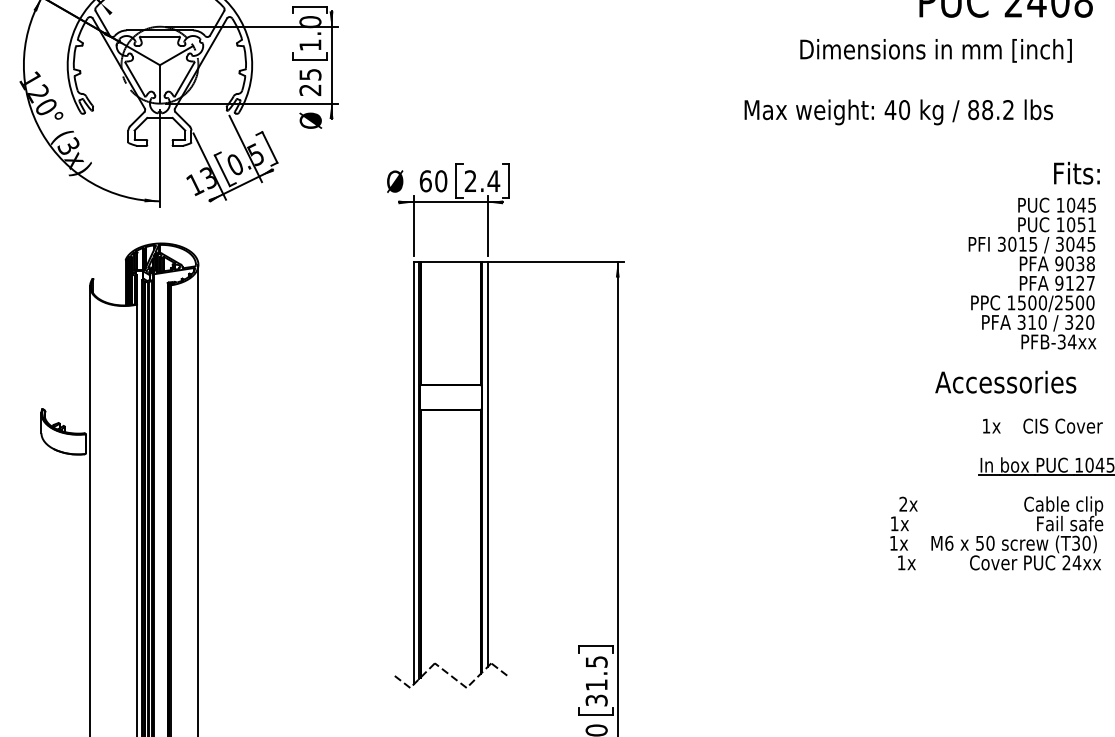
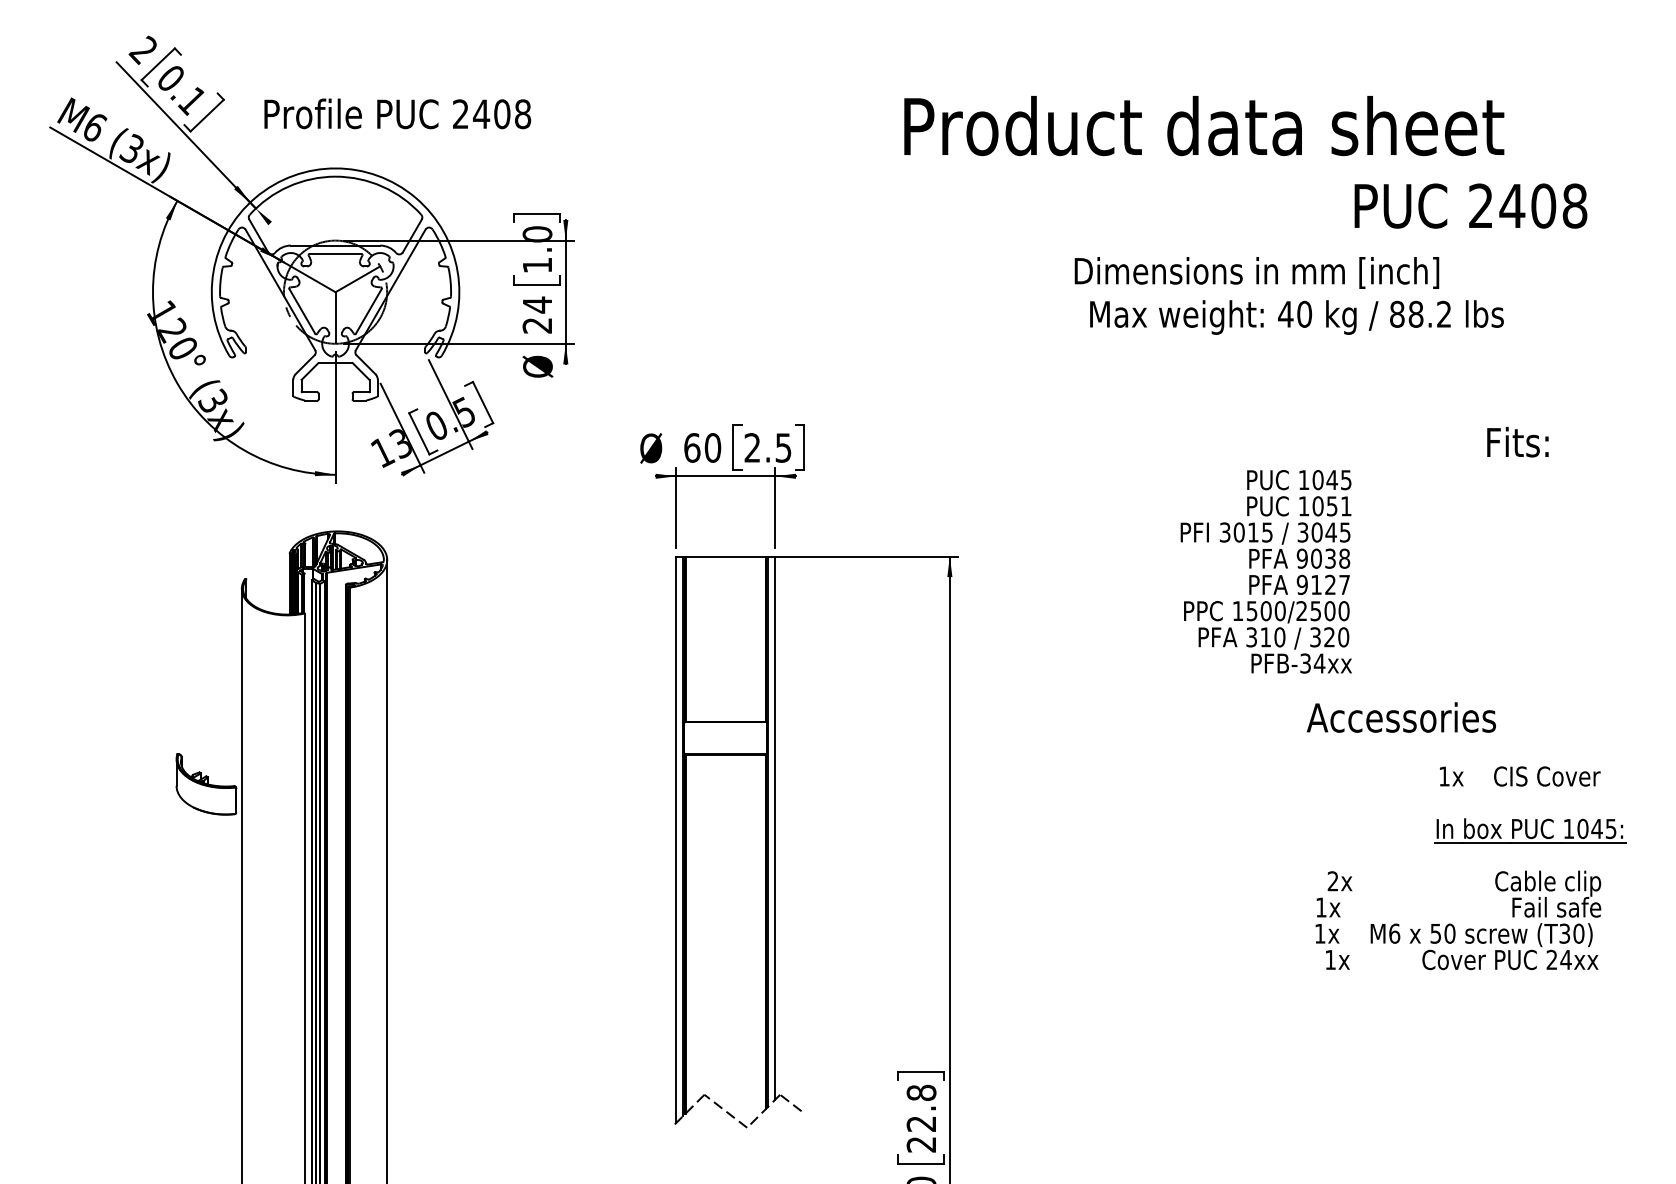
text: (935, 50) -> (1256, 272), moved
text: (310, 74) -> (537, 304), 25 -> 24
text: (898, 112) -> (1296, 317), moved
text: (1076, 173) -> (1517, 442), moved
text: (493, 180) -> (783, 447), 2.4 -> 2.5
text: (1031, 273) -> (1265, 571), moved
text: (1005, 382) -> (1401, 717), moved
line: (402, 681) -> (660, 1119), removed
text: (596, 681) -> (921, 1118), 31.5 -> 22.8

